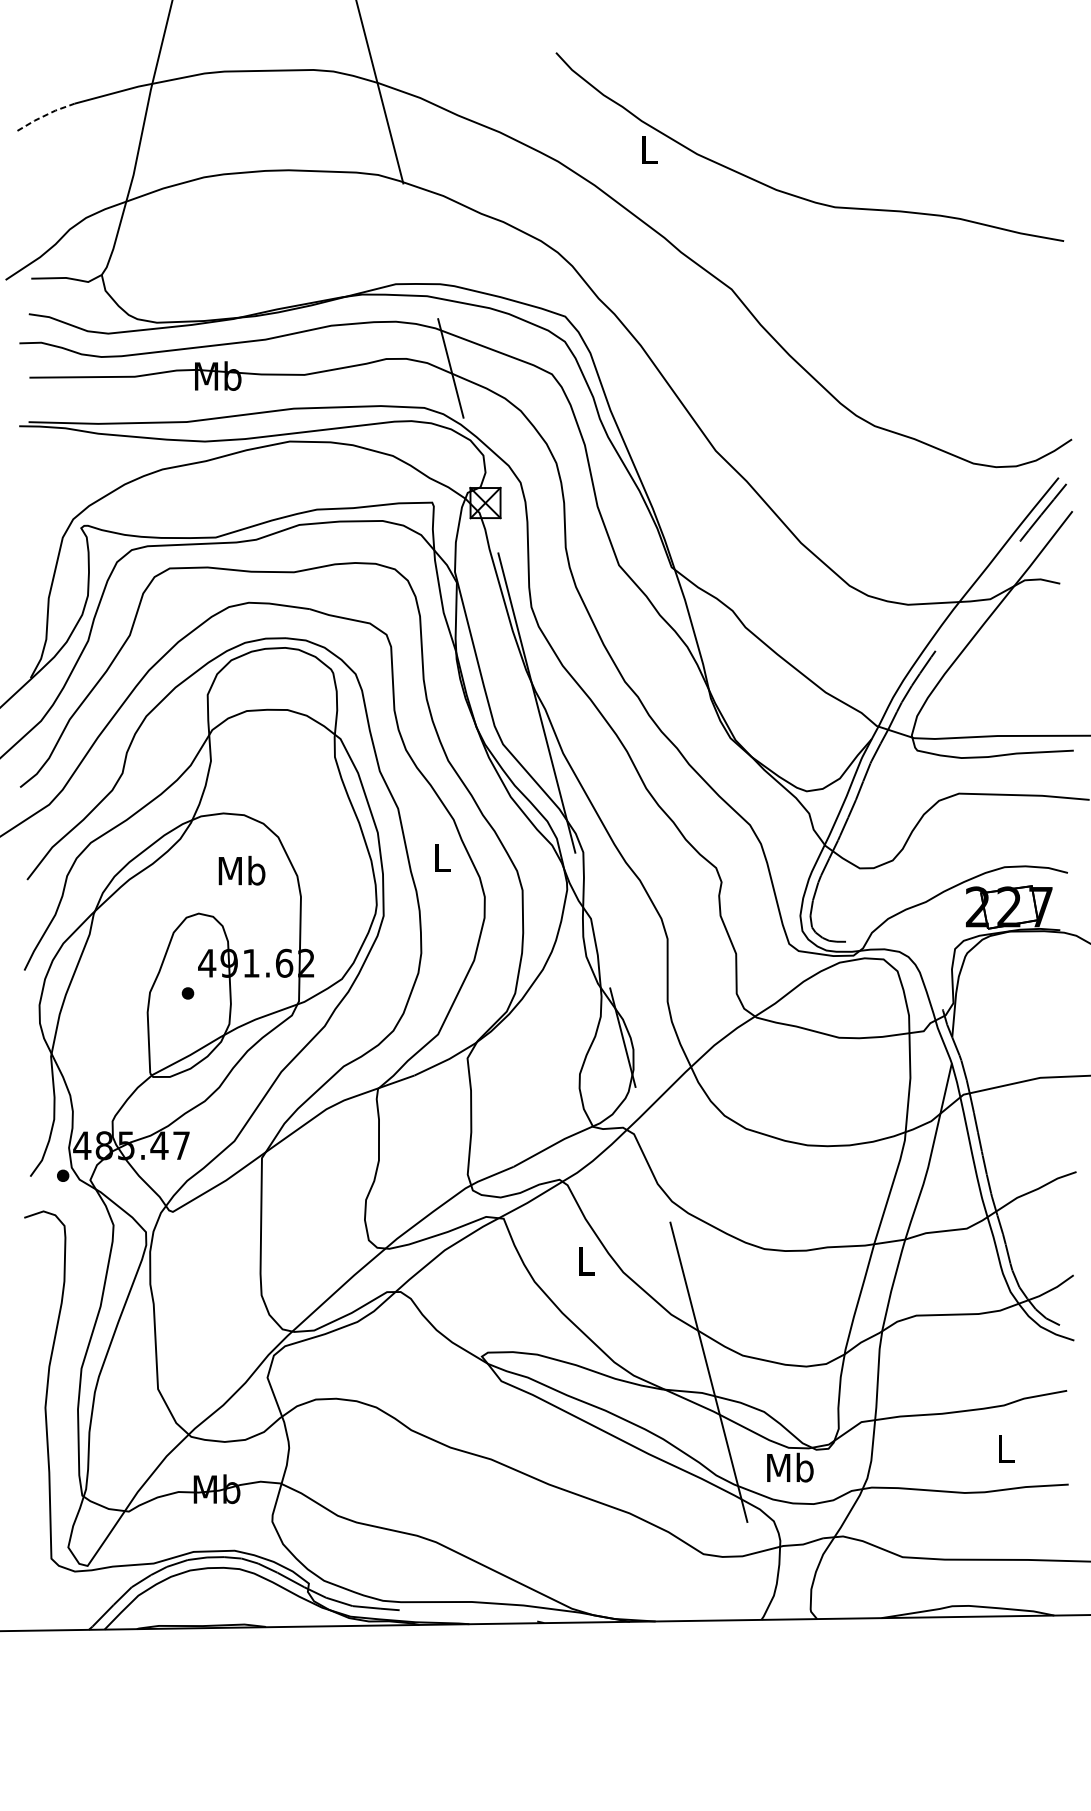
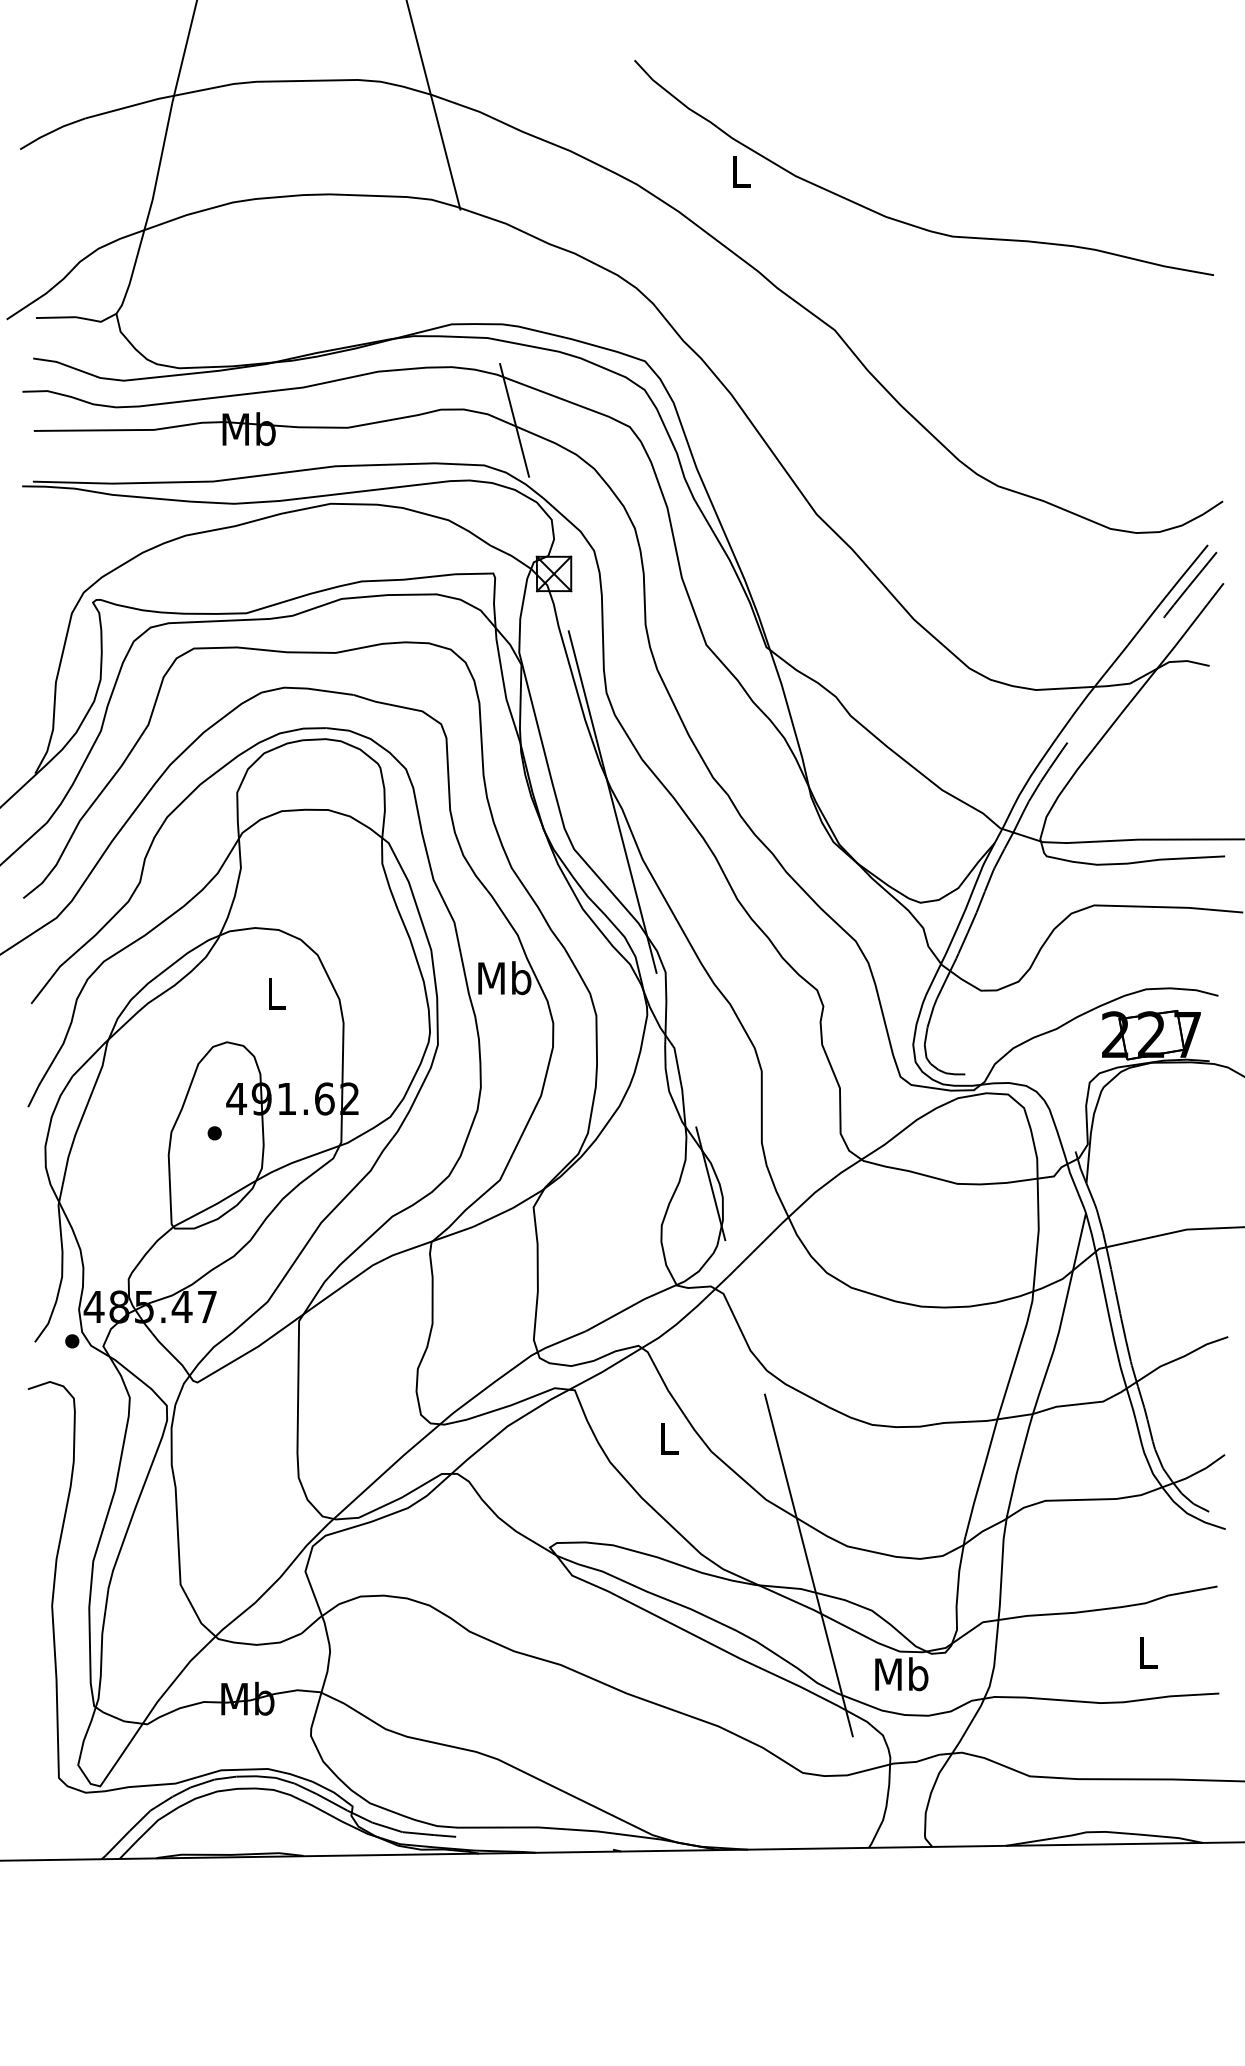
line: (45, 115) -> (52, 131), dashed -> solid
text: (442, 857) -> (504, 978), L -> Mb
text: (241, 870) -> (275, 993), Mb -> L

